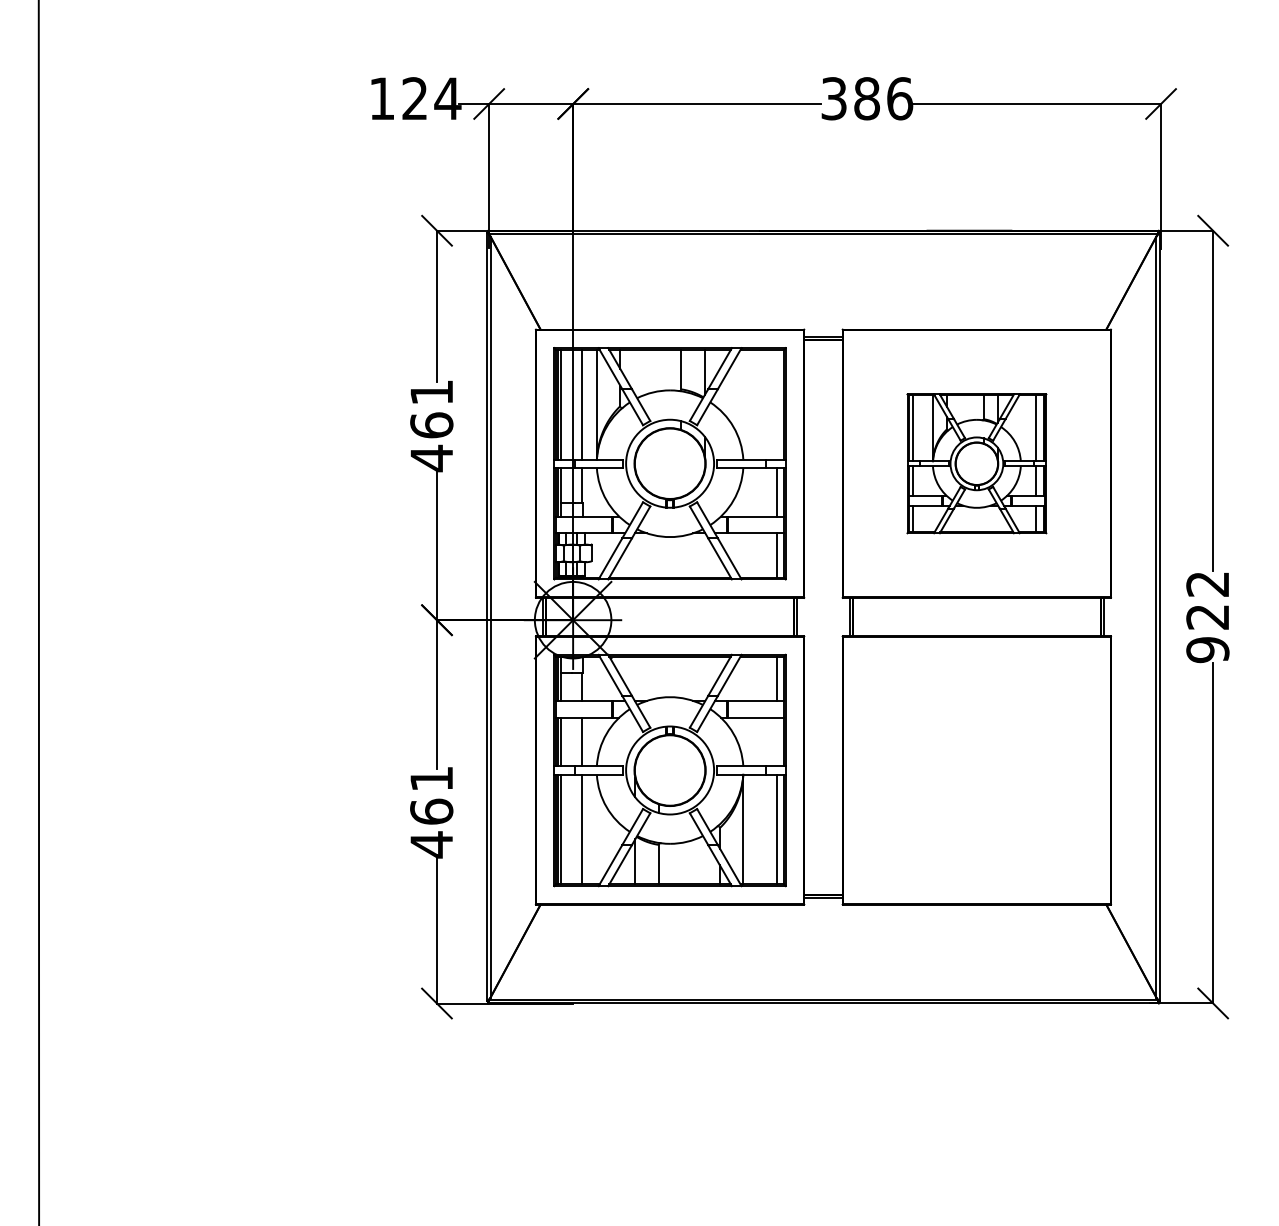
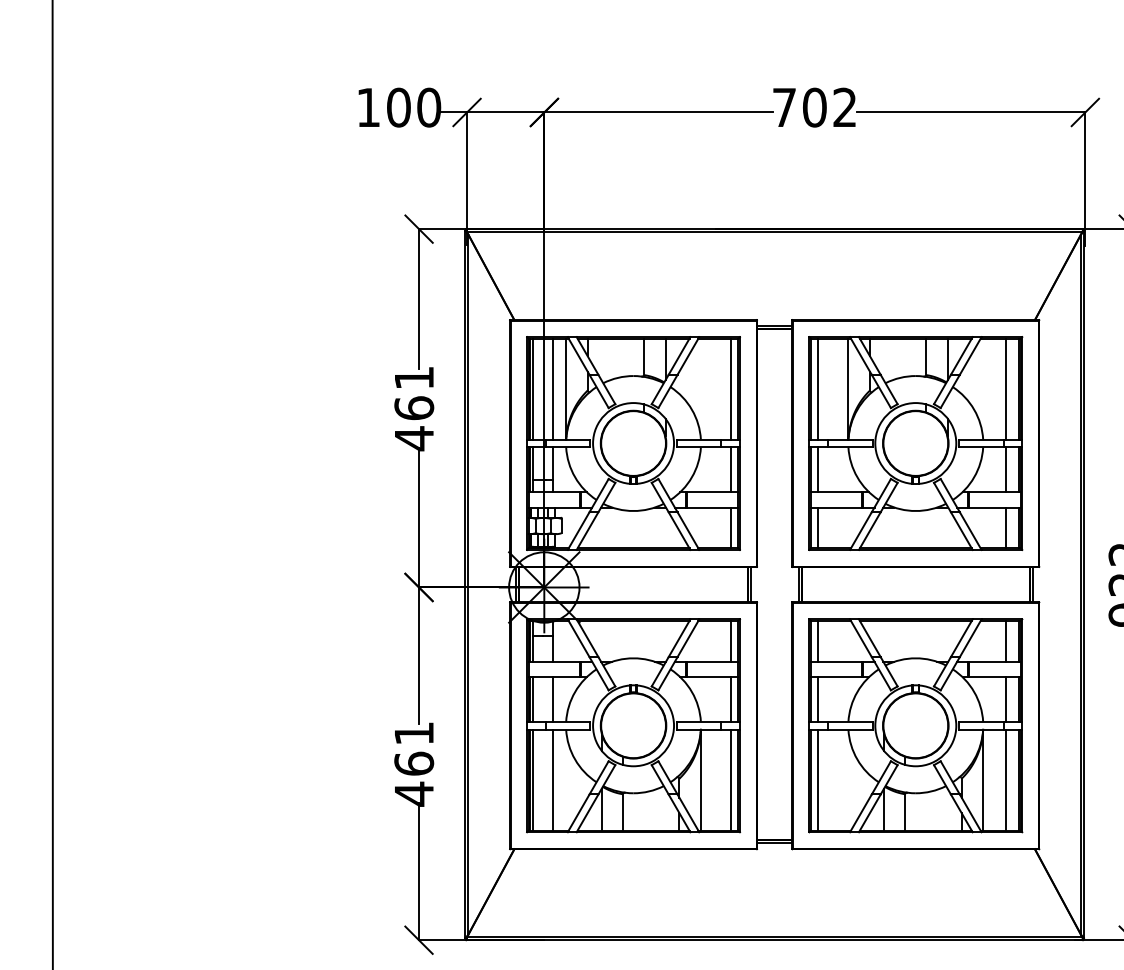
text: (431, 98) -> (413, 107), 124 -> 100
text: (867, 98) -> (815, 107), 386 -> 702
line: (776, 404) -> (731, 389), added
part: (976, 463) -> (915, 443), size x1.67
line: (776, 741) -> (731, 699), added
part: (976, 770) -> (915, 725), added

